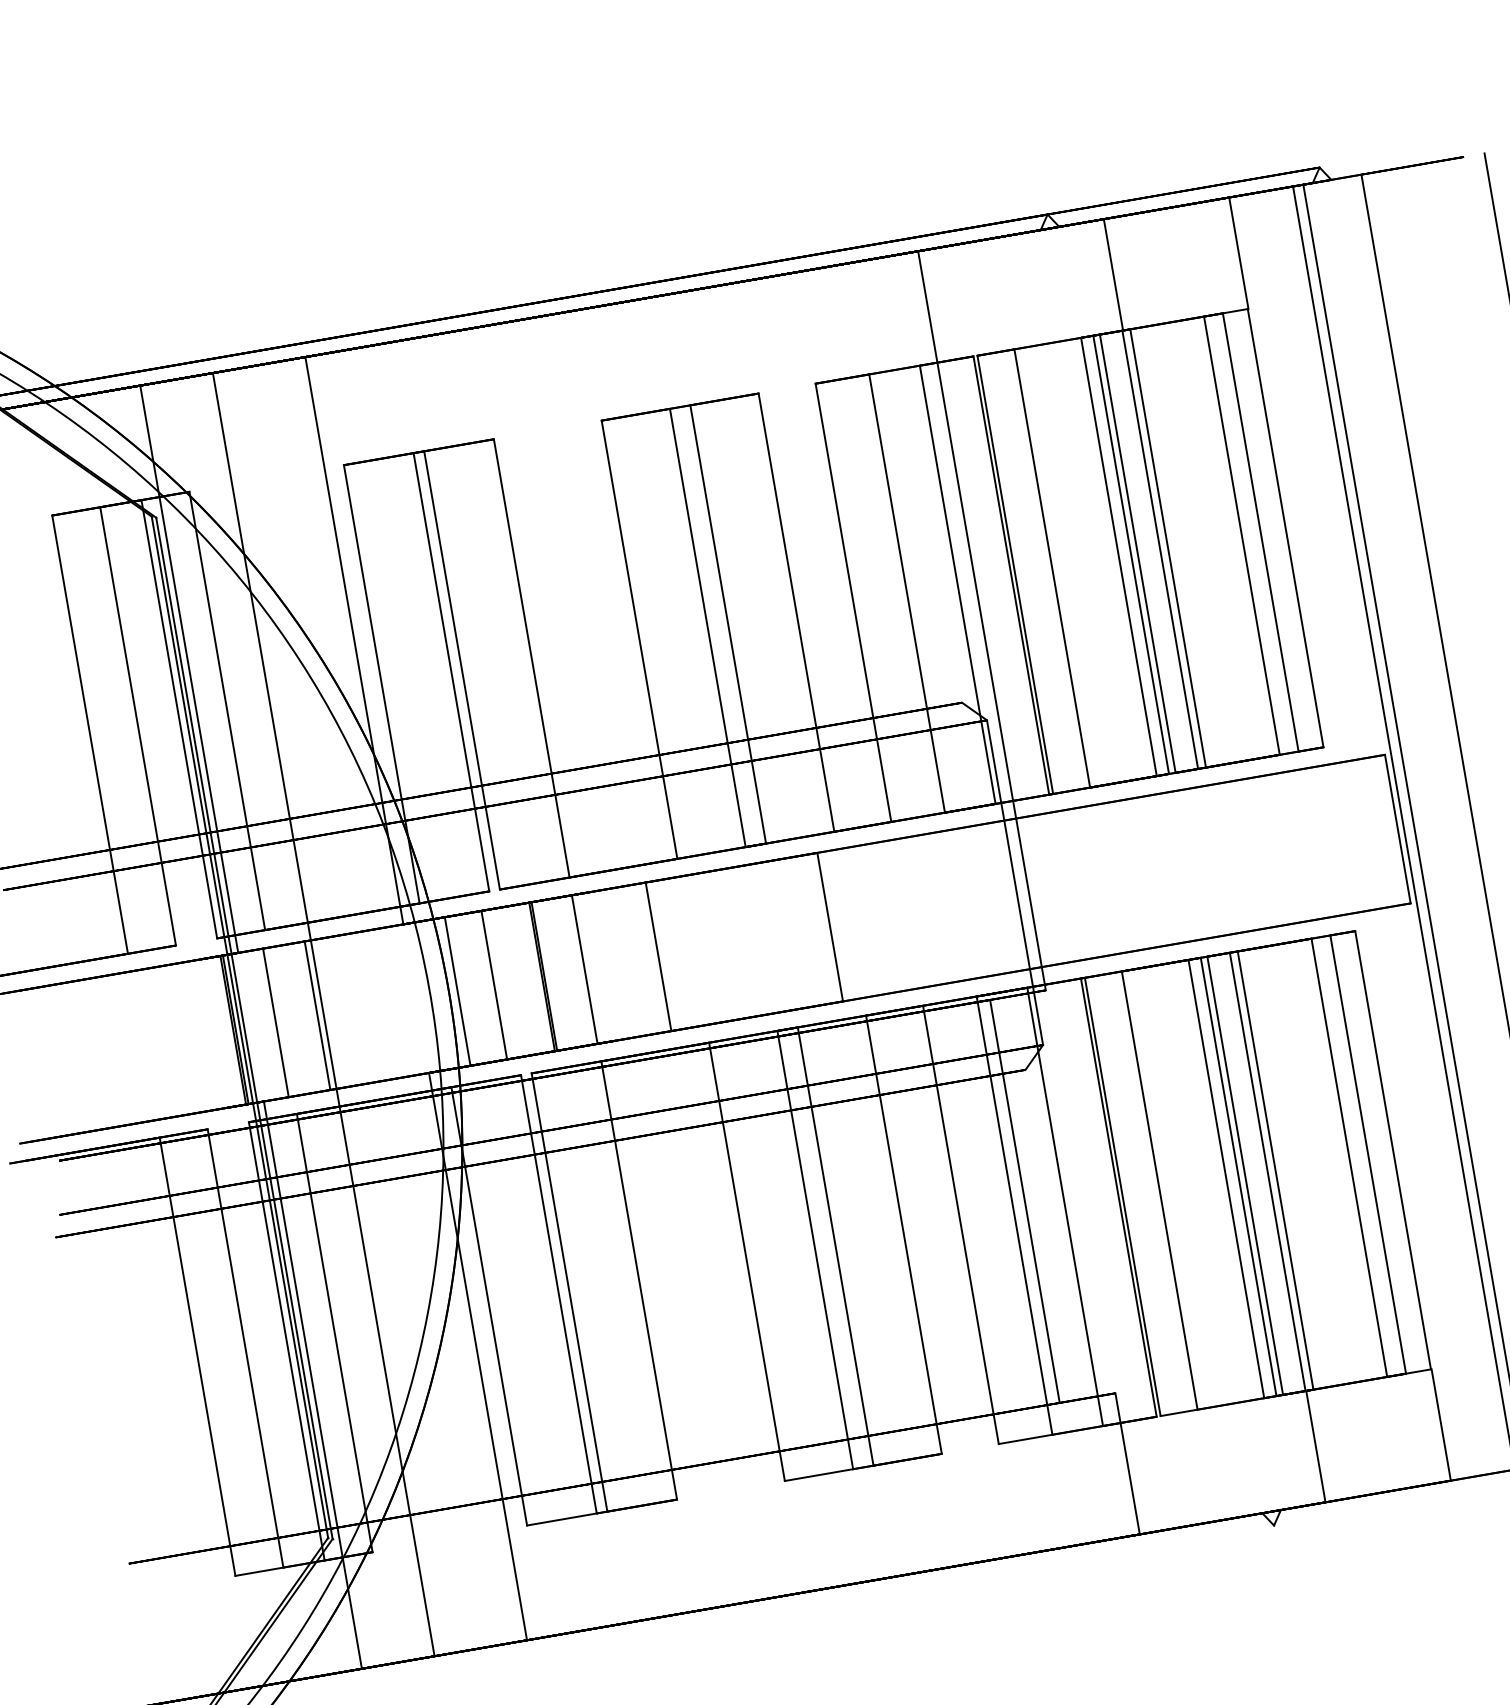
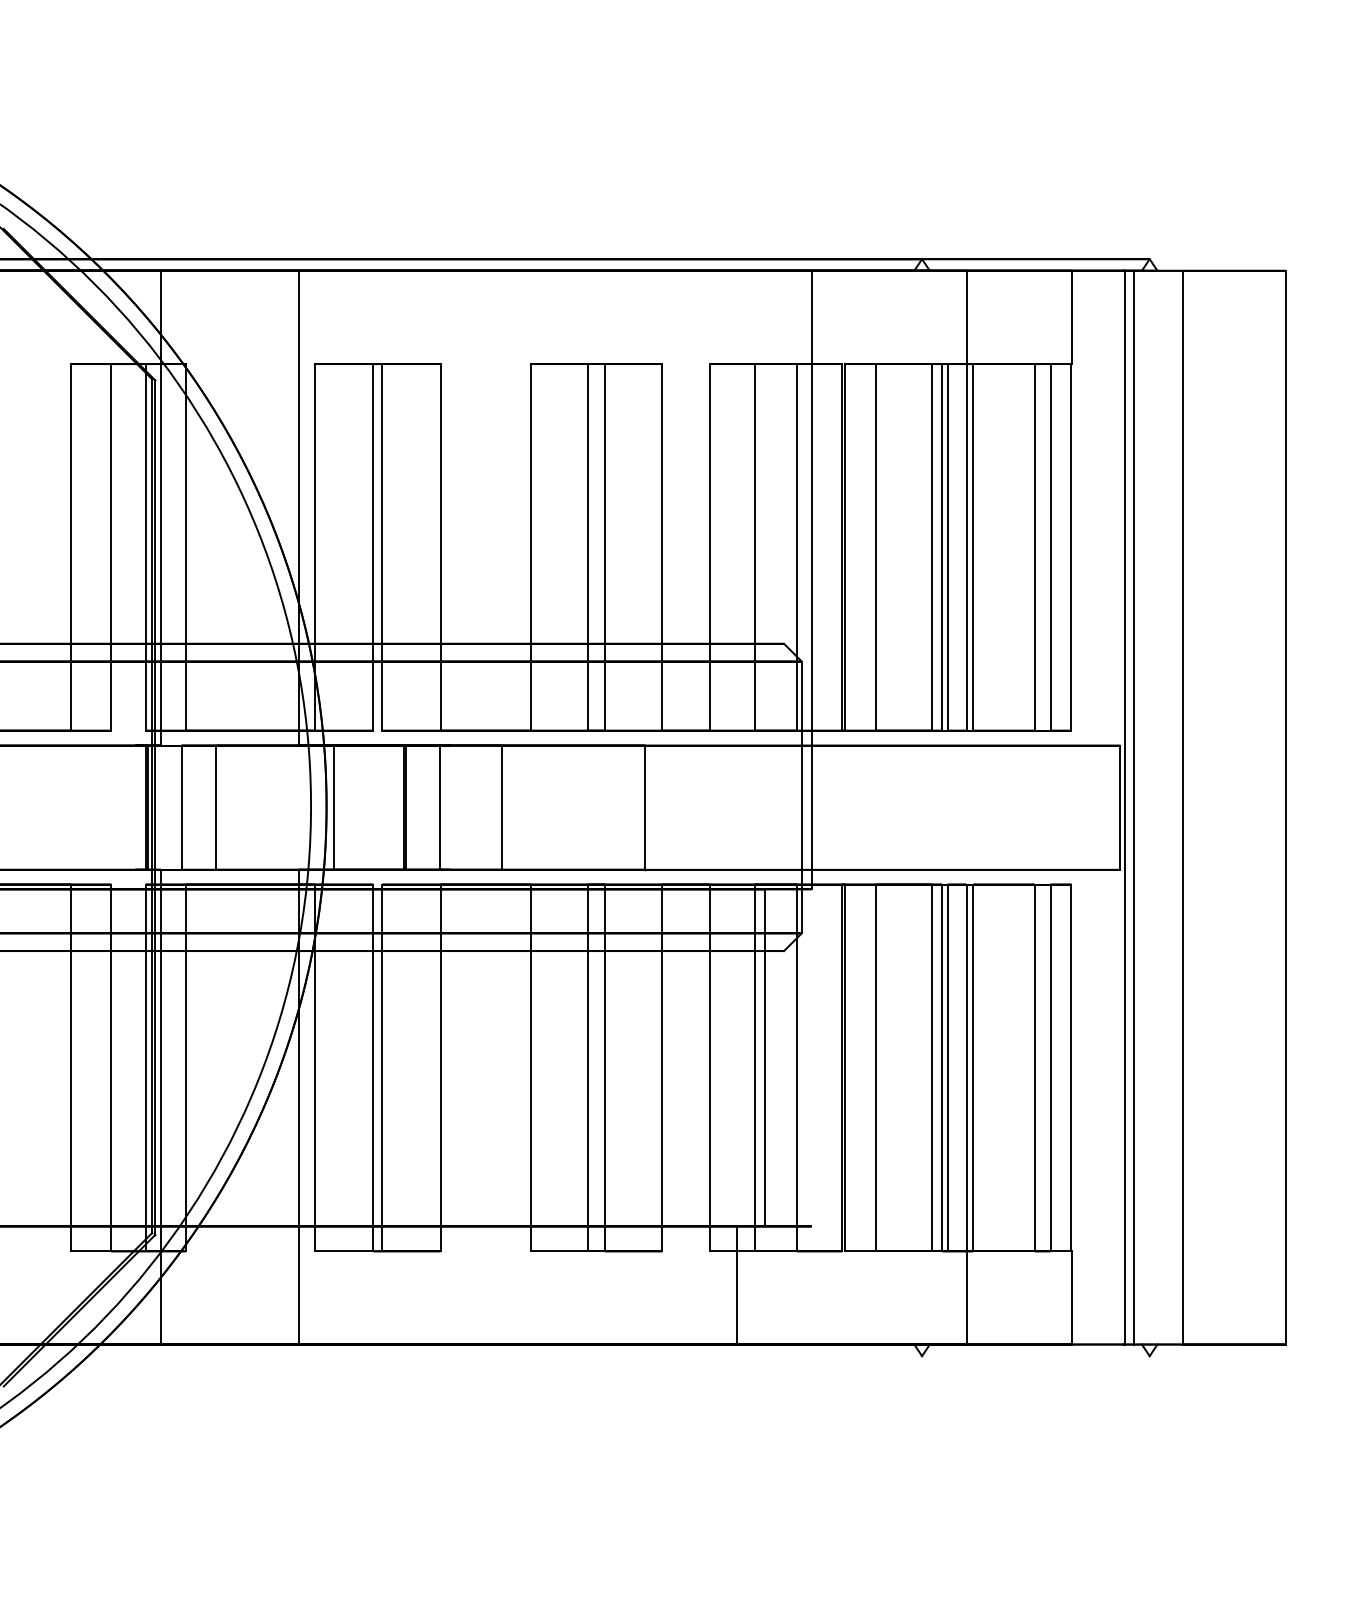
line: (494, 984) -> (364, 807), removed
line: (323, 1014) -> (221, 807), removed
line: (1127, 1463) -> (736, 1285), moved

